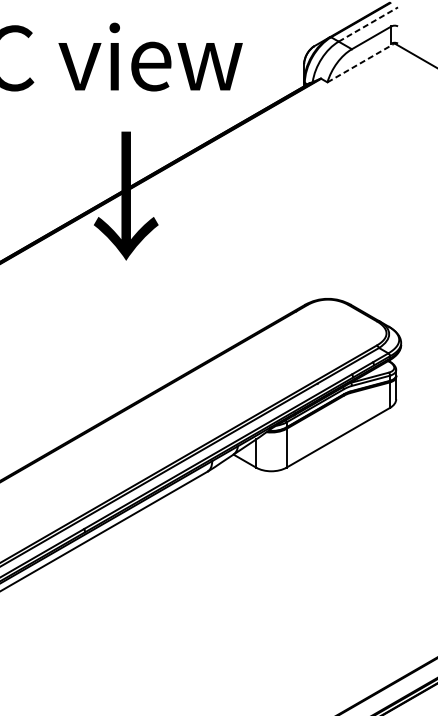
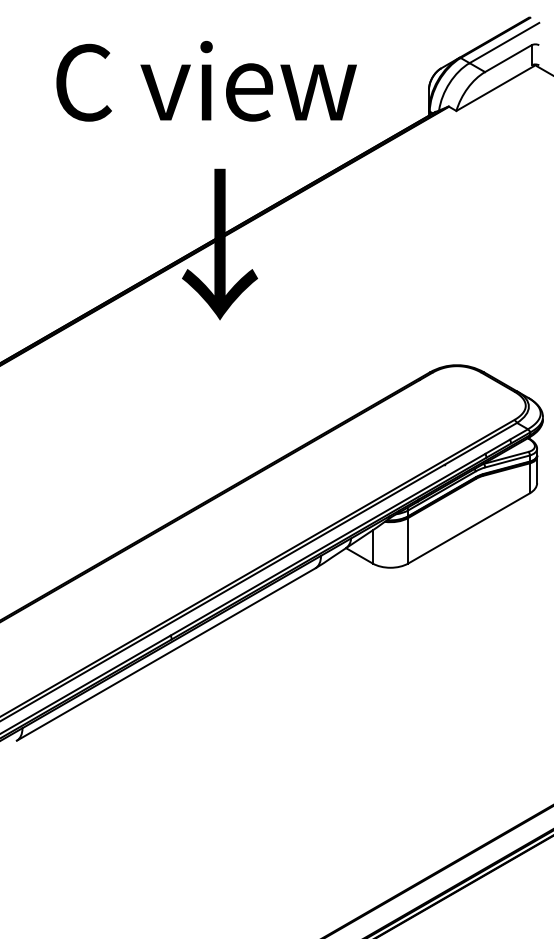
line: (368, 24) -> (504, 42), dashed -> solid
line: (360, 63) -> (495, 88), dashed -> solid

